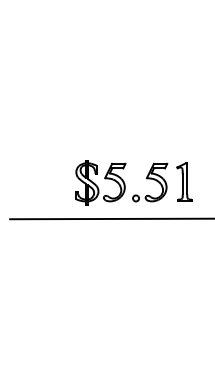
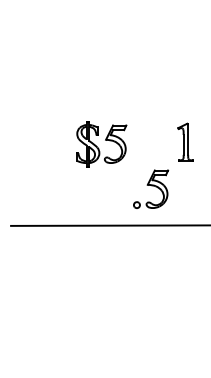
part: (184, 181) -> (185, 142), moved
part: (100, 182) -> (101, 144), moved

